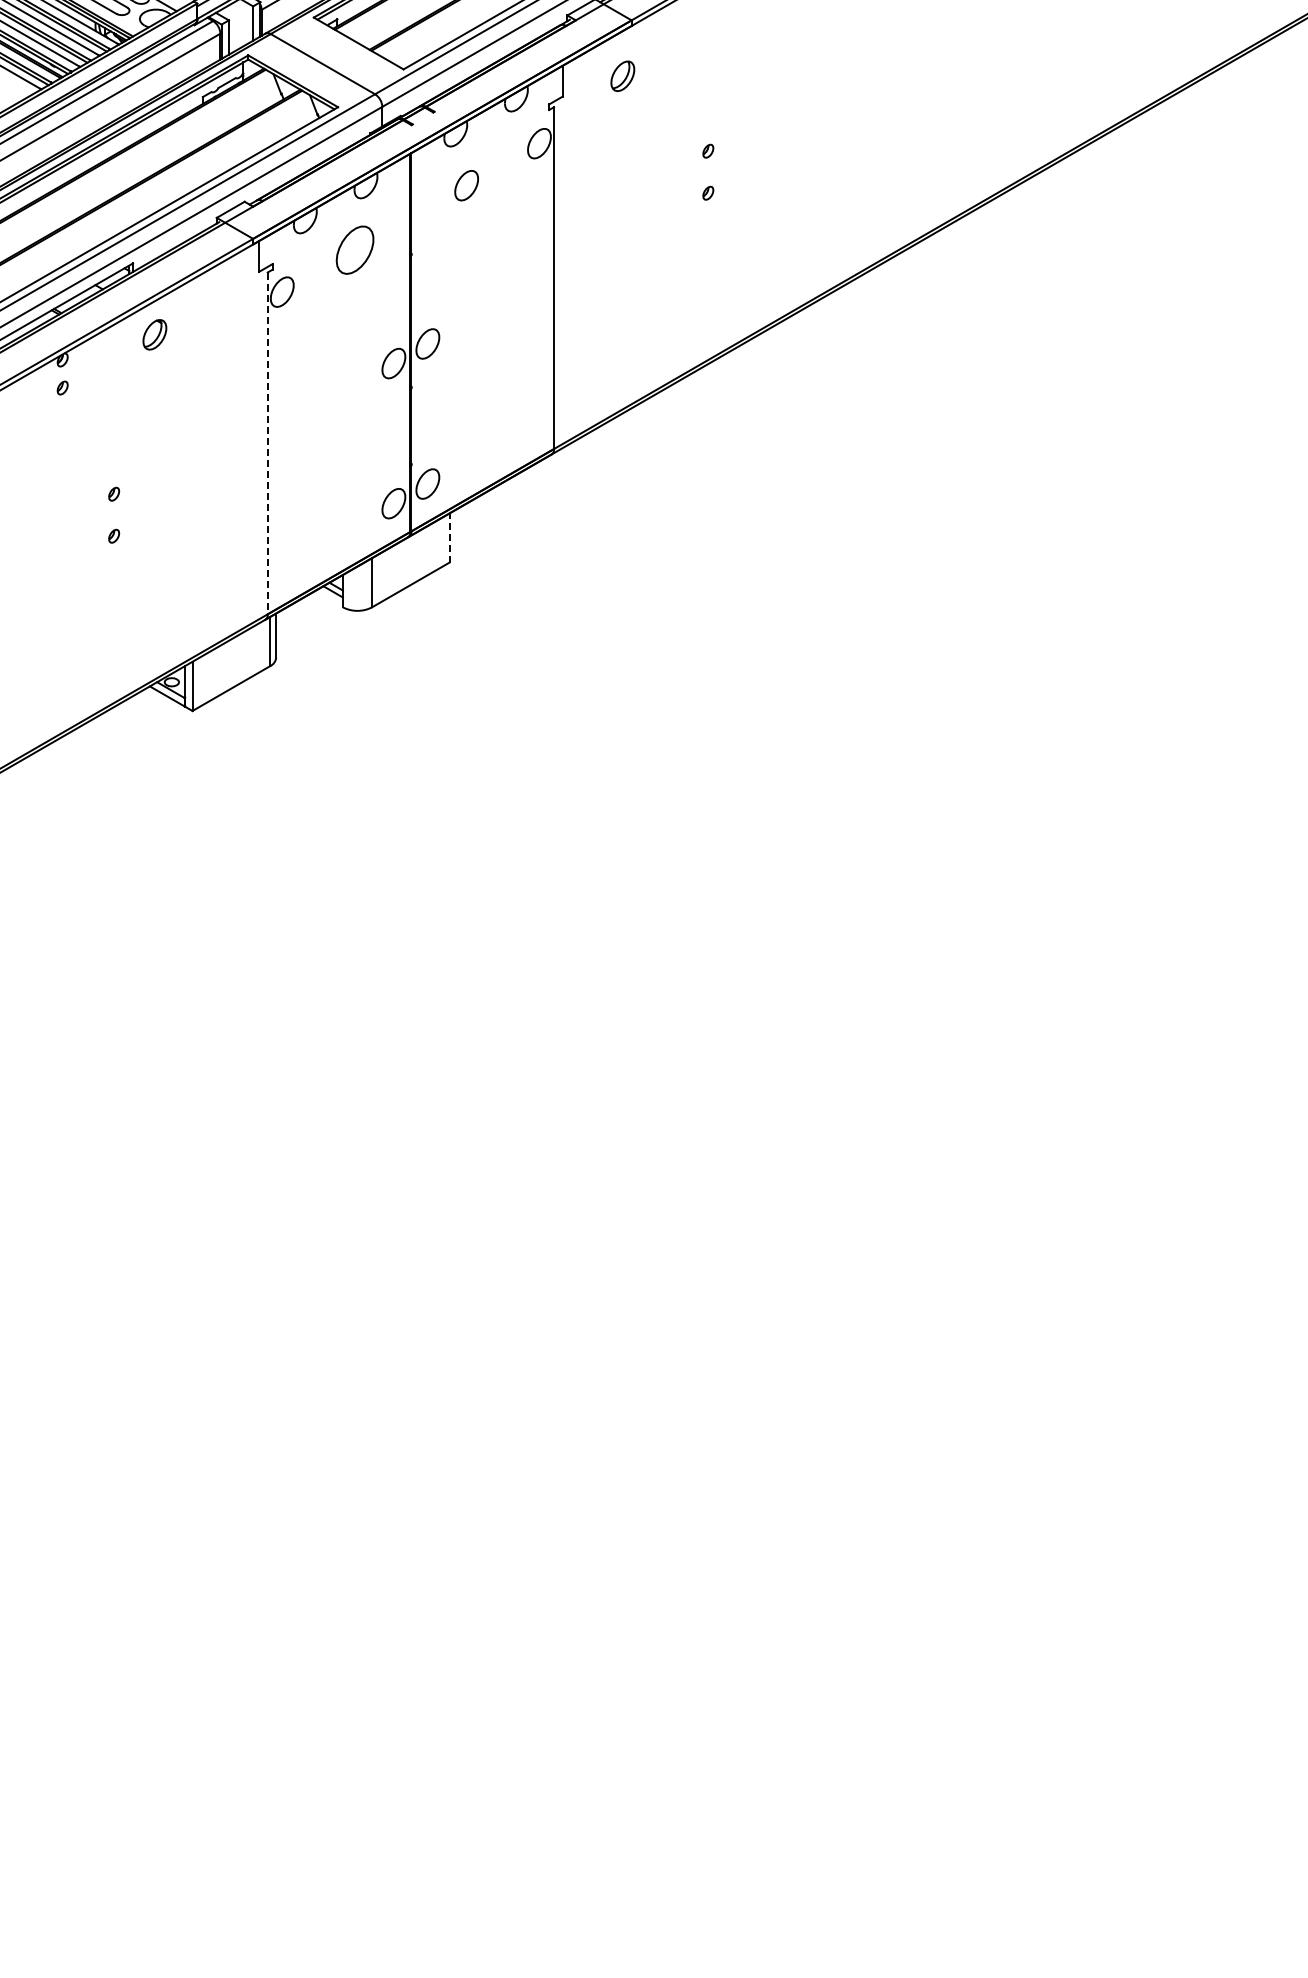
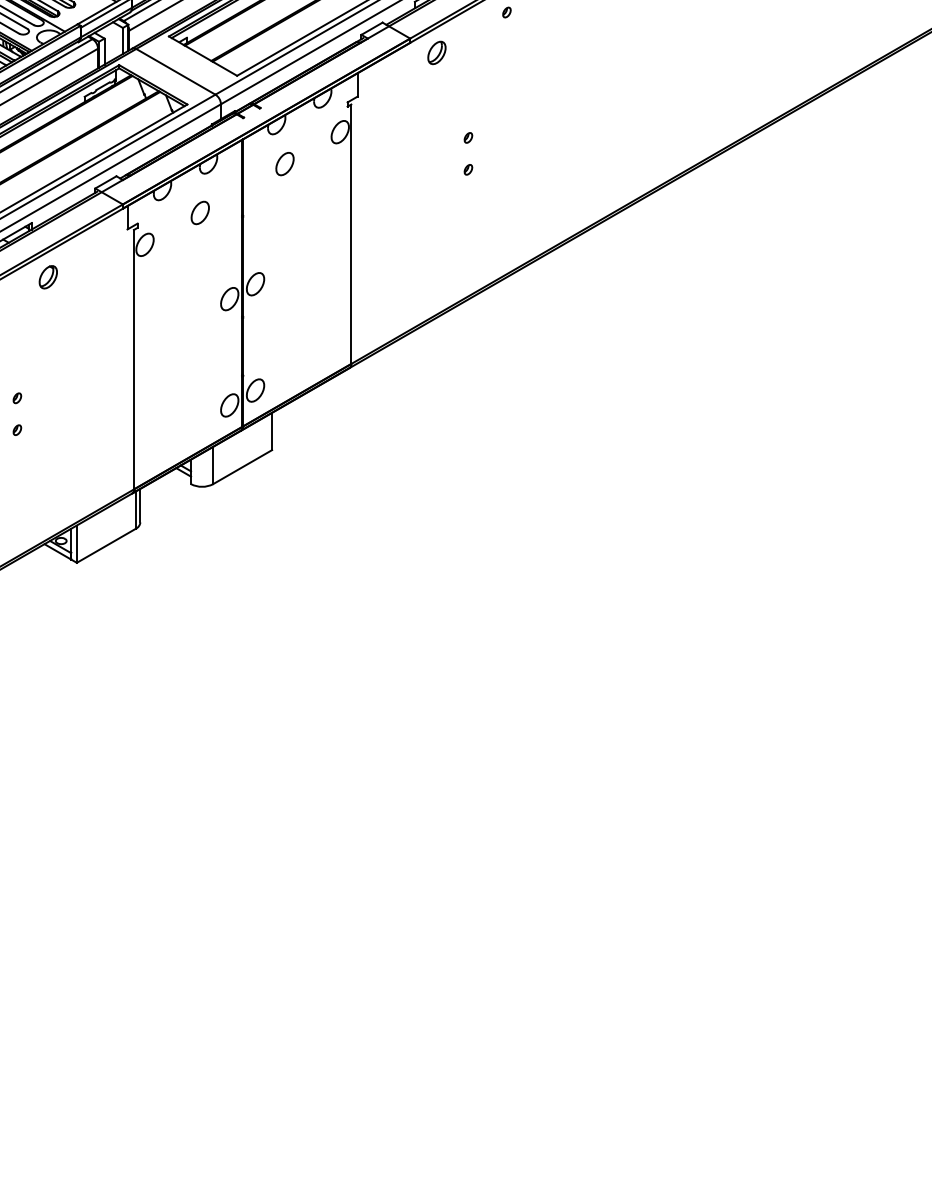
part: (622, 75) -> (436, 52), moved
part: (354, 249) -> (199, 212), size x0.62
line: (267, 443) -> (133, 359), dashed -> solid
line: (449, 537) -> (271, 431), dashed -> solid

